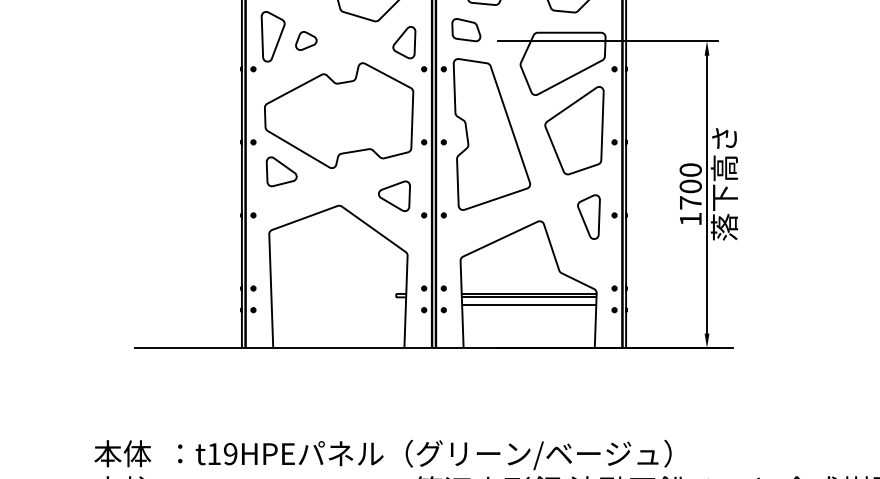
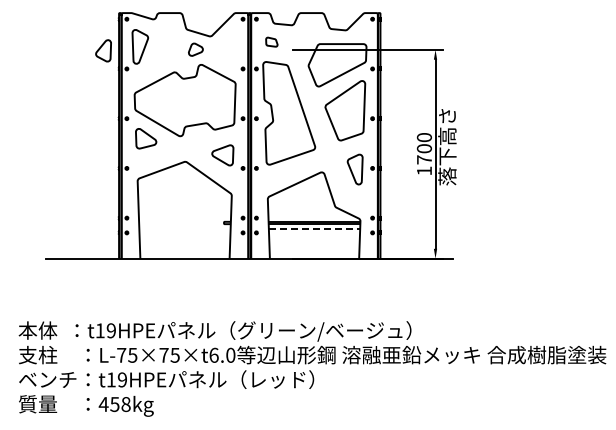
part: (465, 28) -> (271, 41), size x0.6
part: (305, 40) -> (195, 49), moved
part: (404, 42) -> (103, 50), moved
line: (529, 305) -> (314, 229), solid -> dashed

